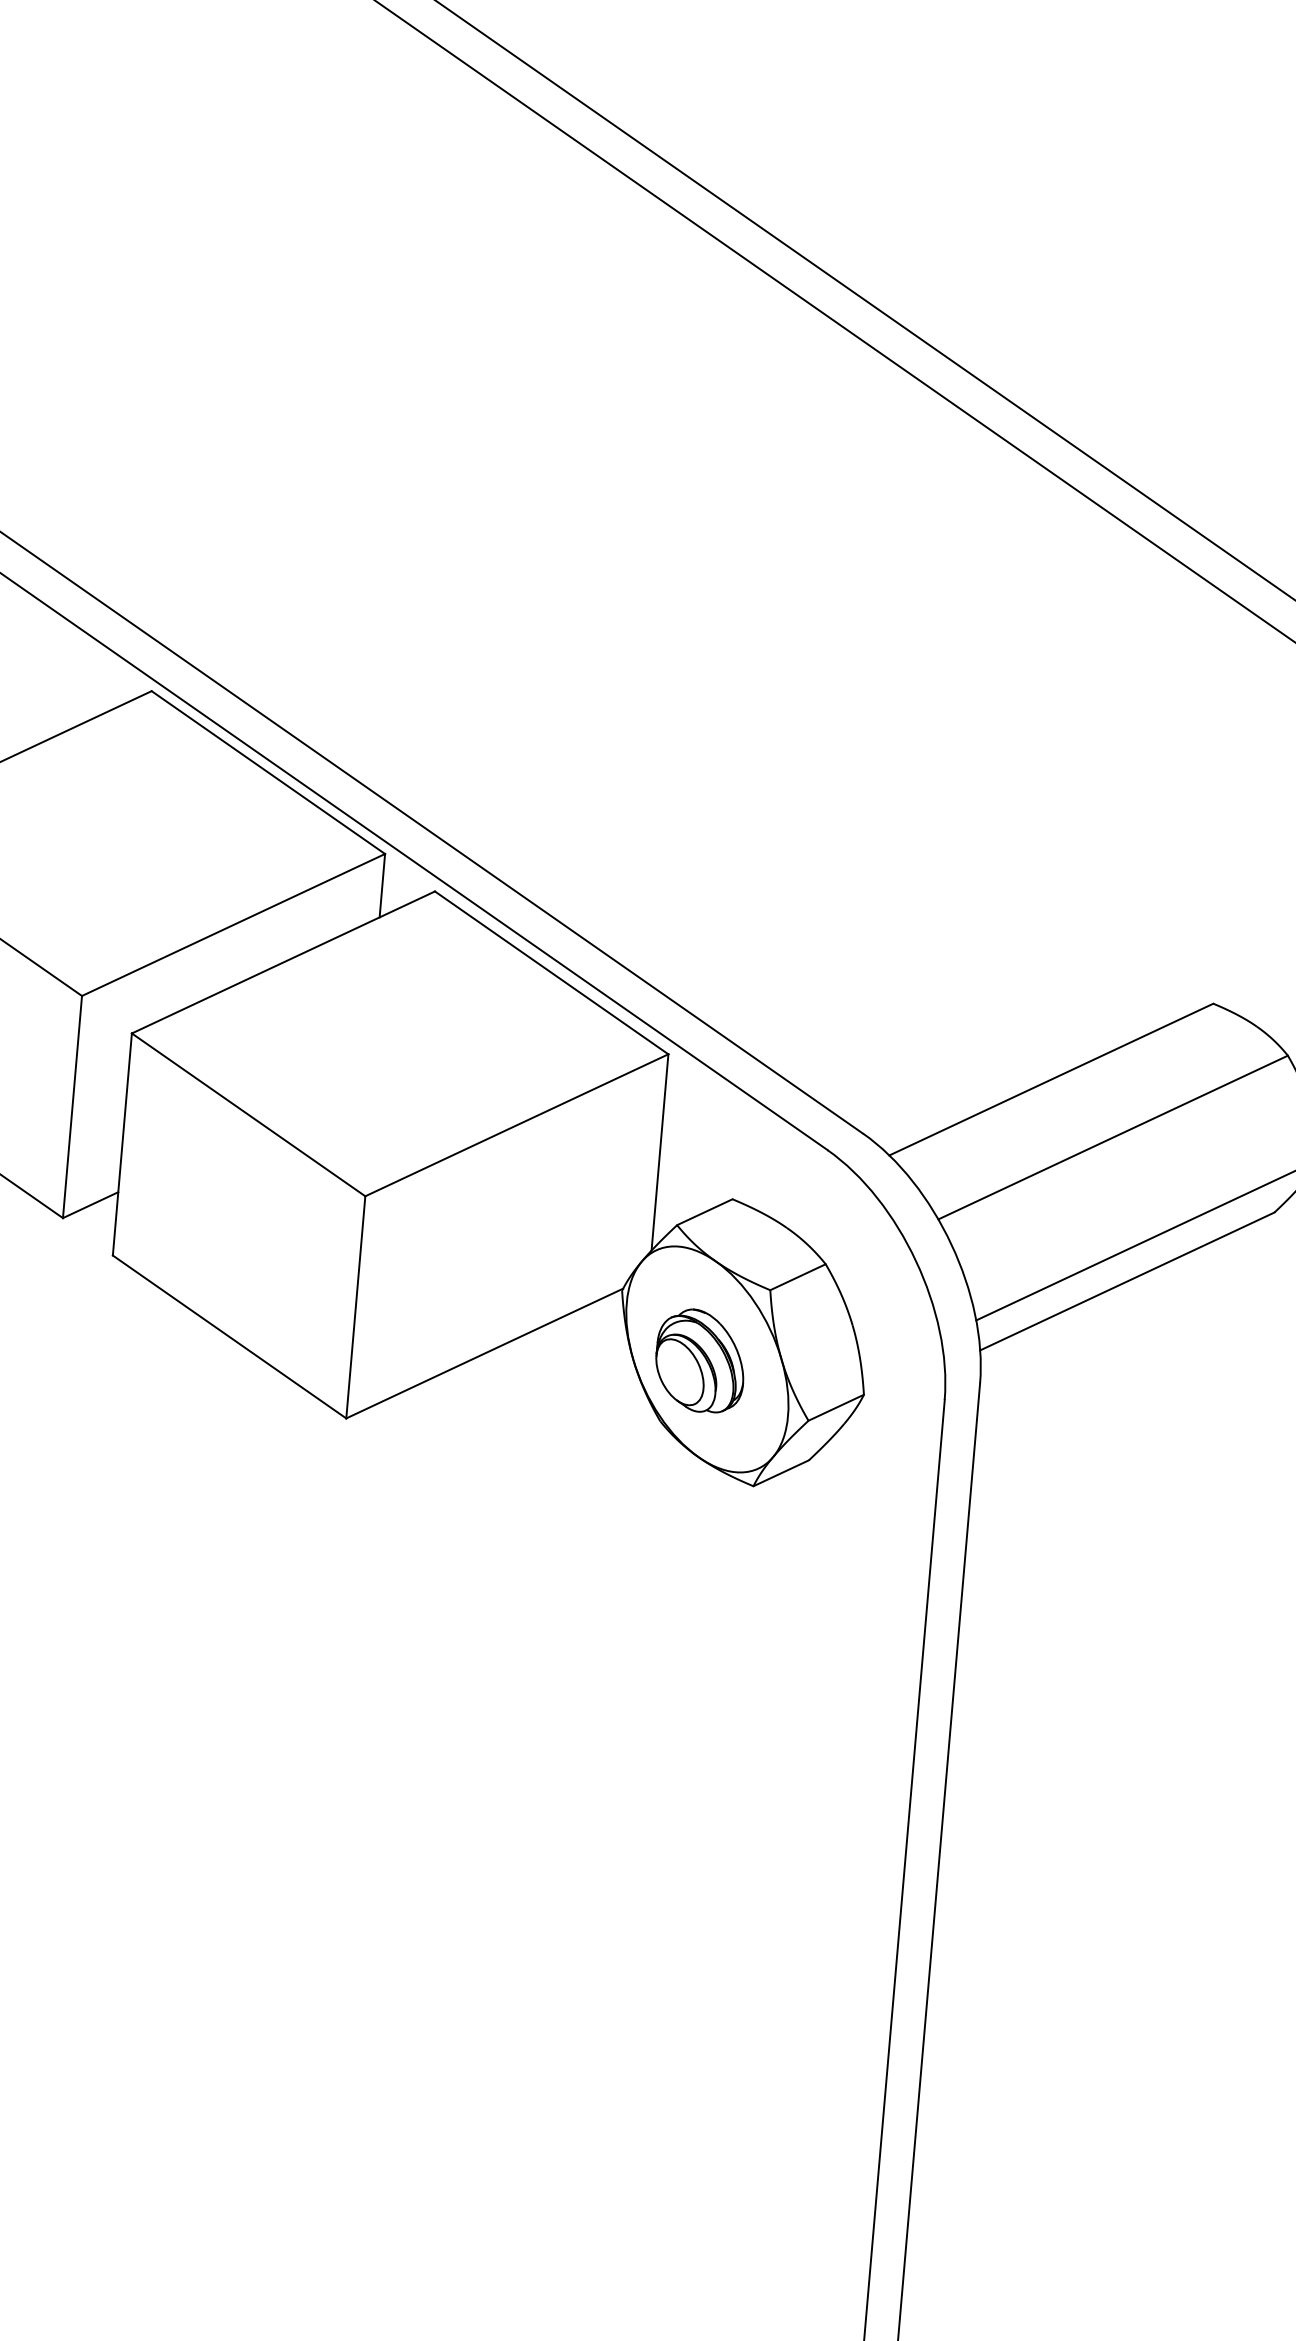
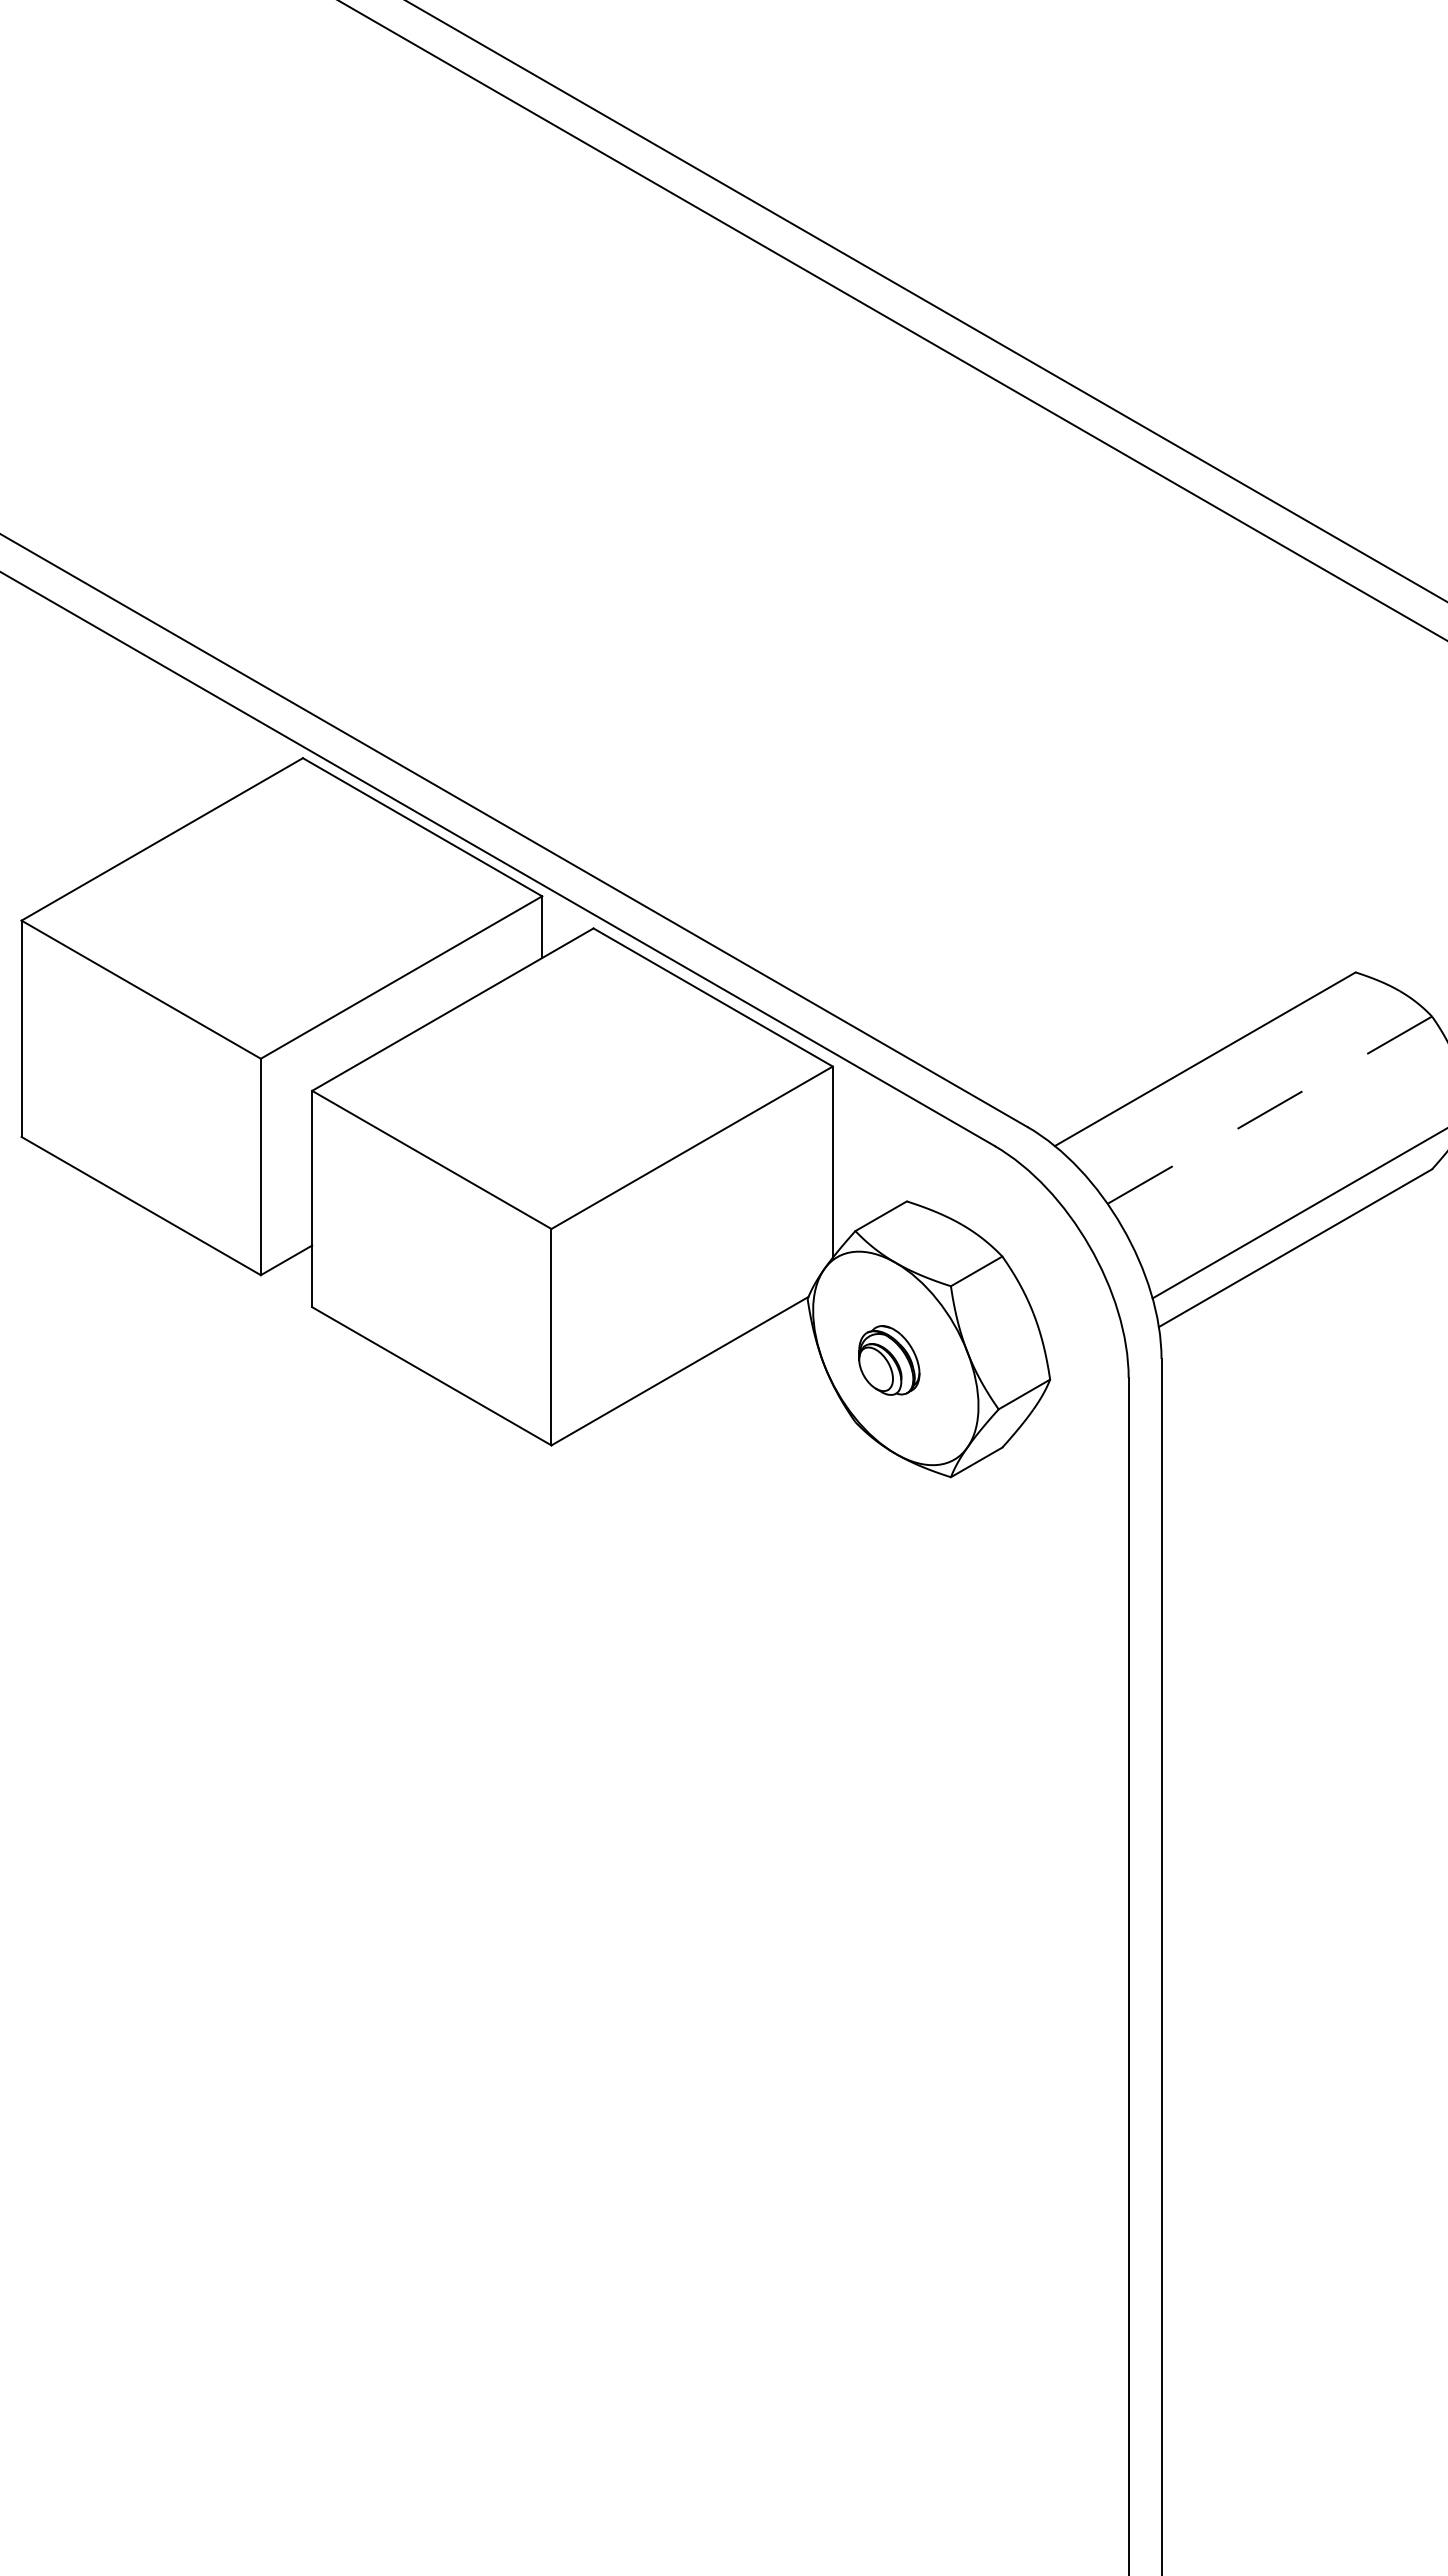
line: (1112, 1137) -> (1269, 1110), solid -> dashed
part: (700, 1361) -> (889, 1360), size x0.7

